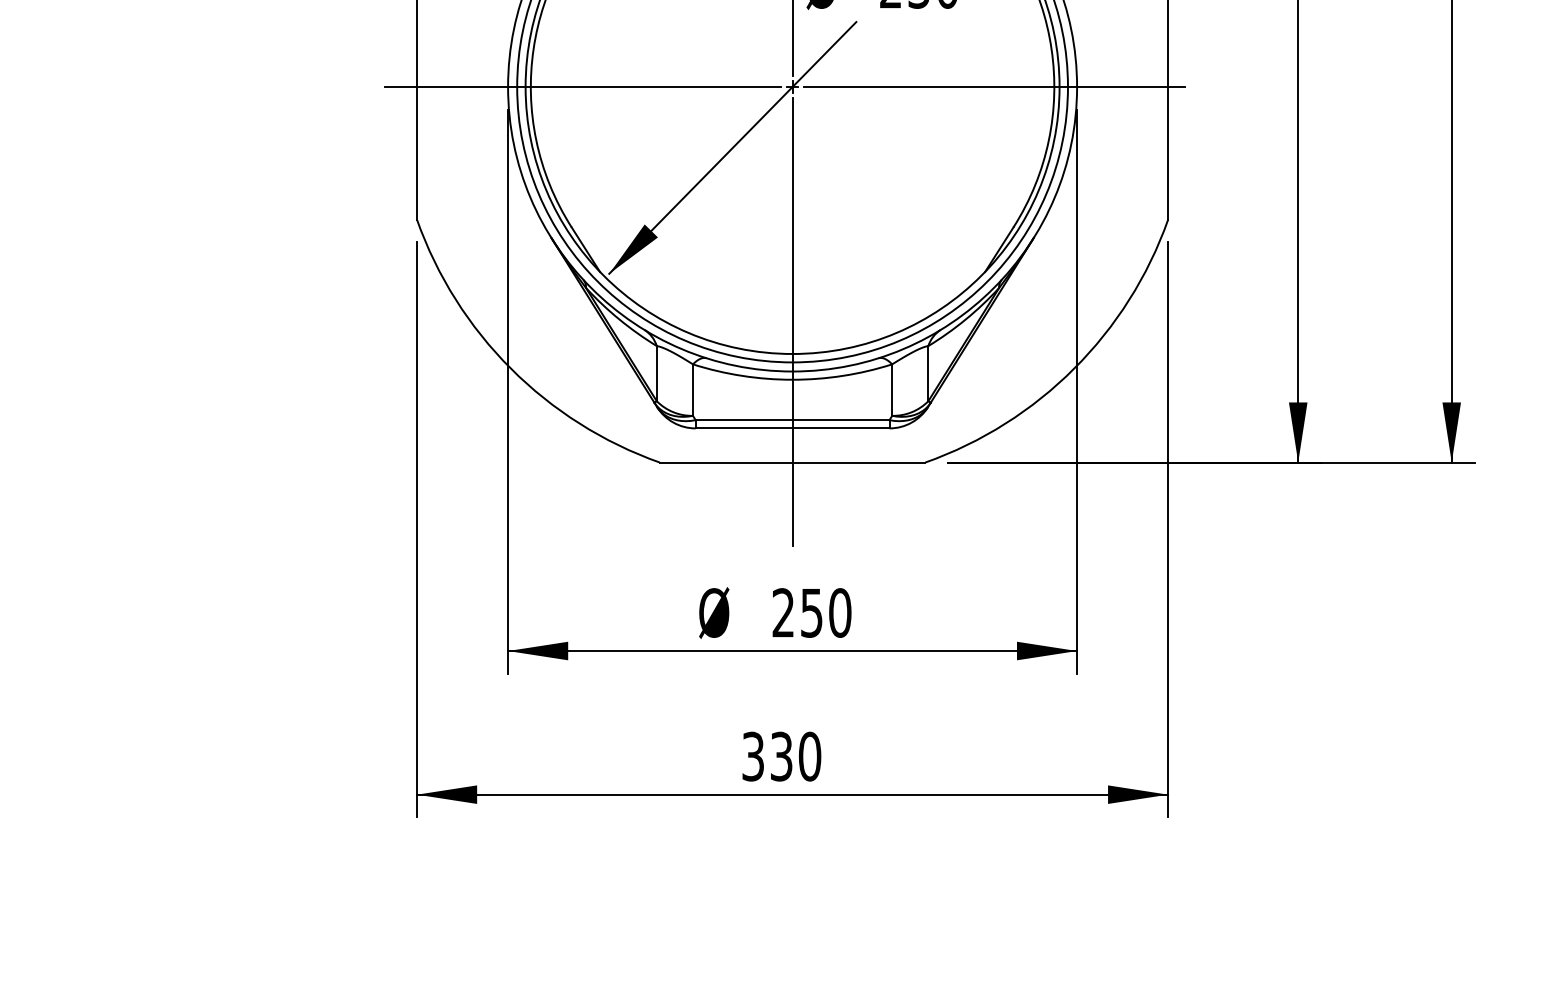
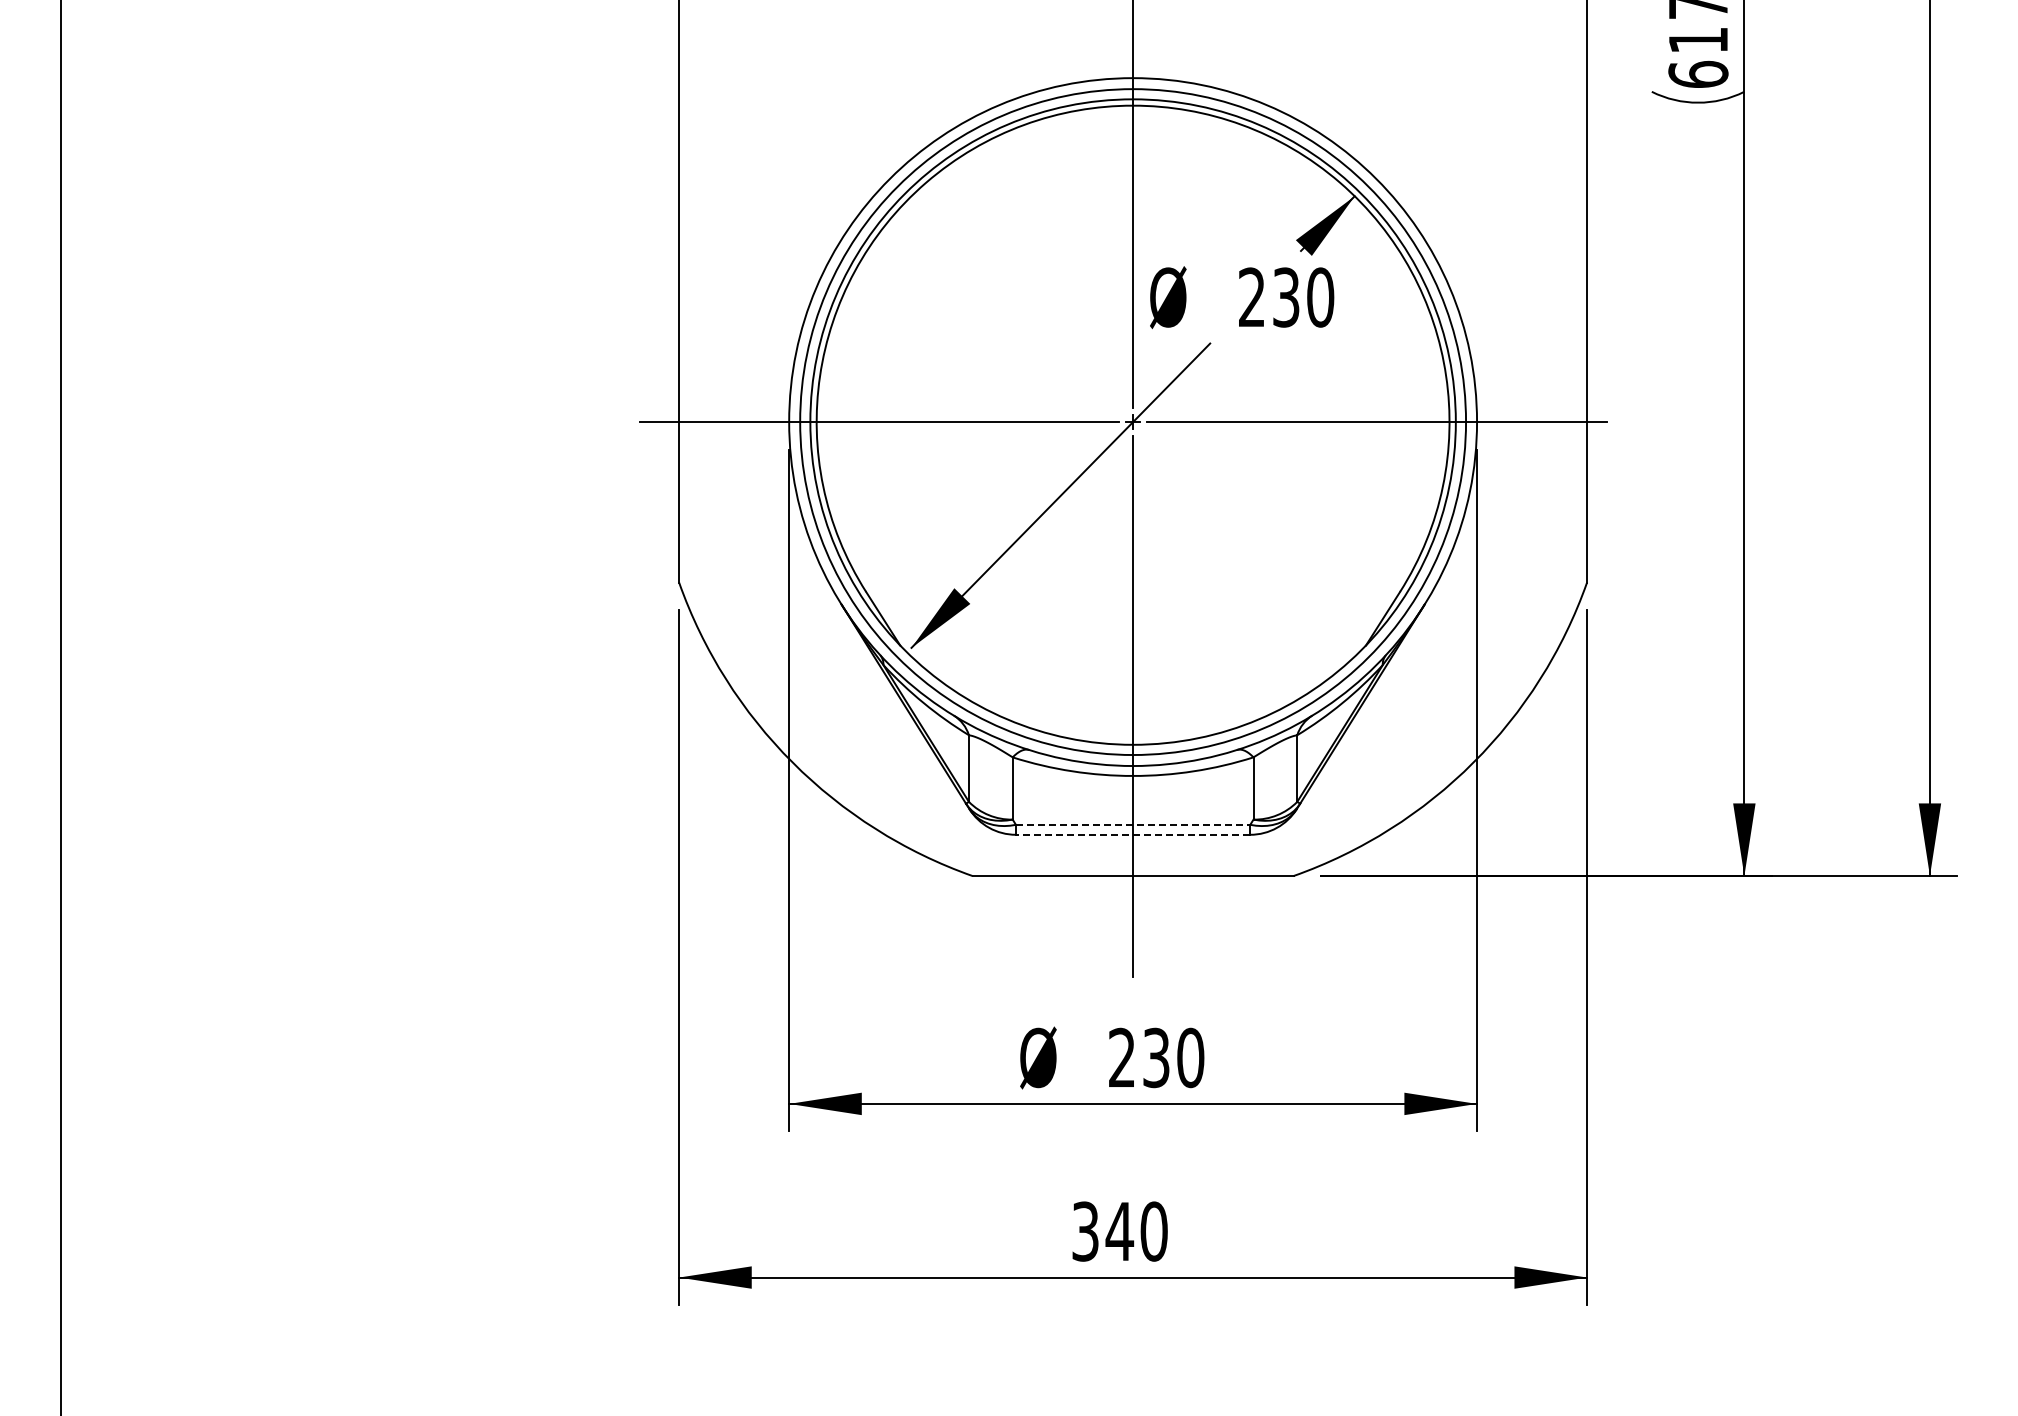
line: (792, 419) -> (1133, 824), solid -> dashed
line: (792, 428) -> (1132, 834), solid -> dashed
text: (811, 612) -> (1156, 1057), 250 -> 230
text: (781, 756) -> (1119, 1231), 330 -> 340

